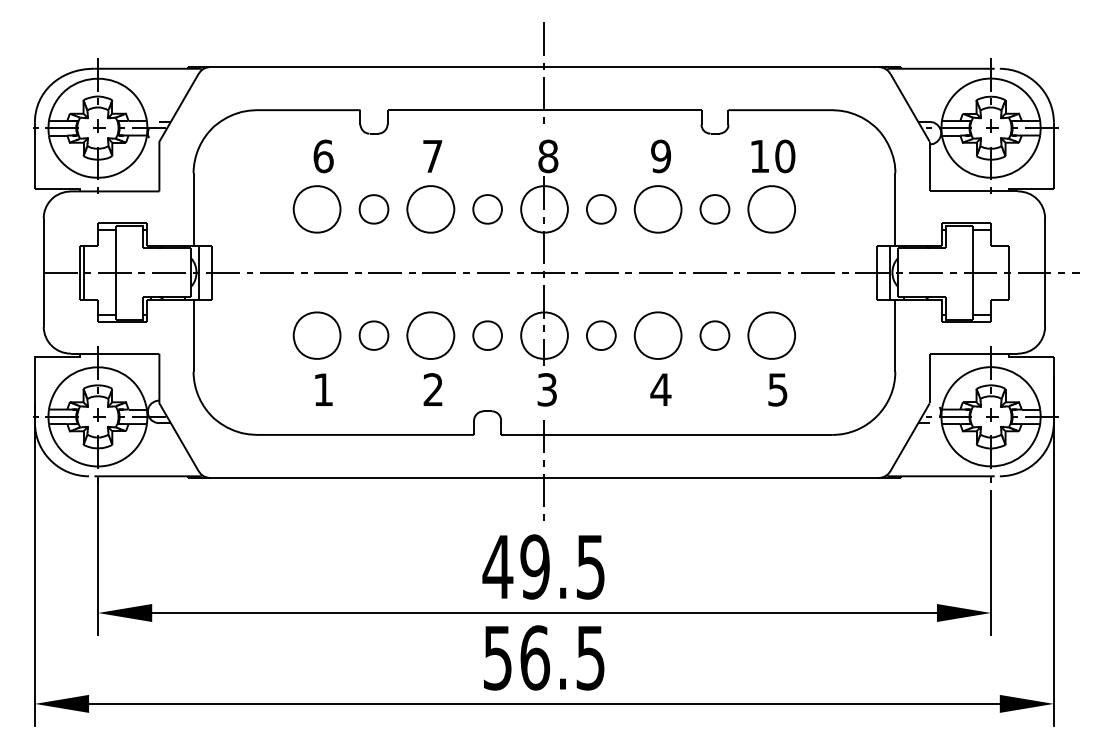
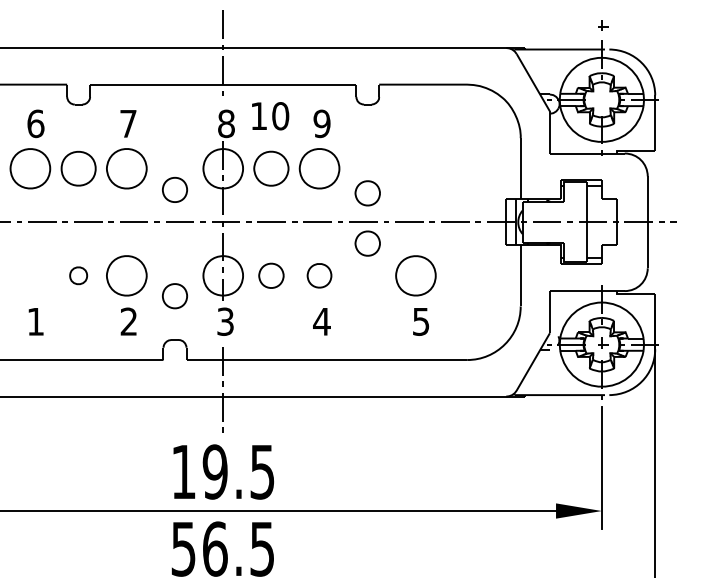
part: (992, 125) -> (603, 24), moved
text: (773, 156) -> (270, 116), moved
part: (373, 209) -> (78, 168), size x1.4
part: (487, 209) -> (174, 190), moved
part: (601, 209) -> (271, 168), size x1.4
part: (714, 209) -> (367, 193), moved
part: (771, 209) -> (415, 168), removed
part: (316, 335) -> (29, 275), removed
part: (373, 335) -> (78, 275), size x0.7
part: (487, 335) -> (174, 296), moved
part: (657, 335) -> (319, 275), size x0.6
part: (714, 335) -> (367, 243), moved
text: (497, 566) -> (183, 471), 49.5 -> 19.5

